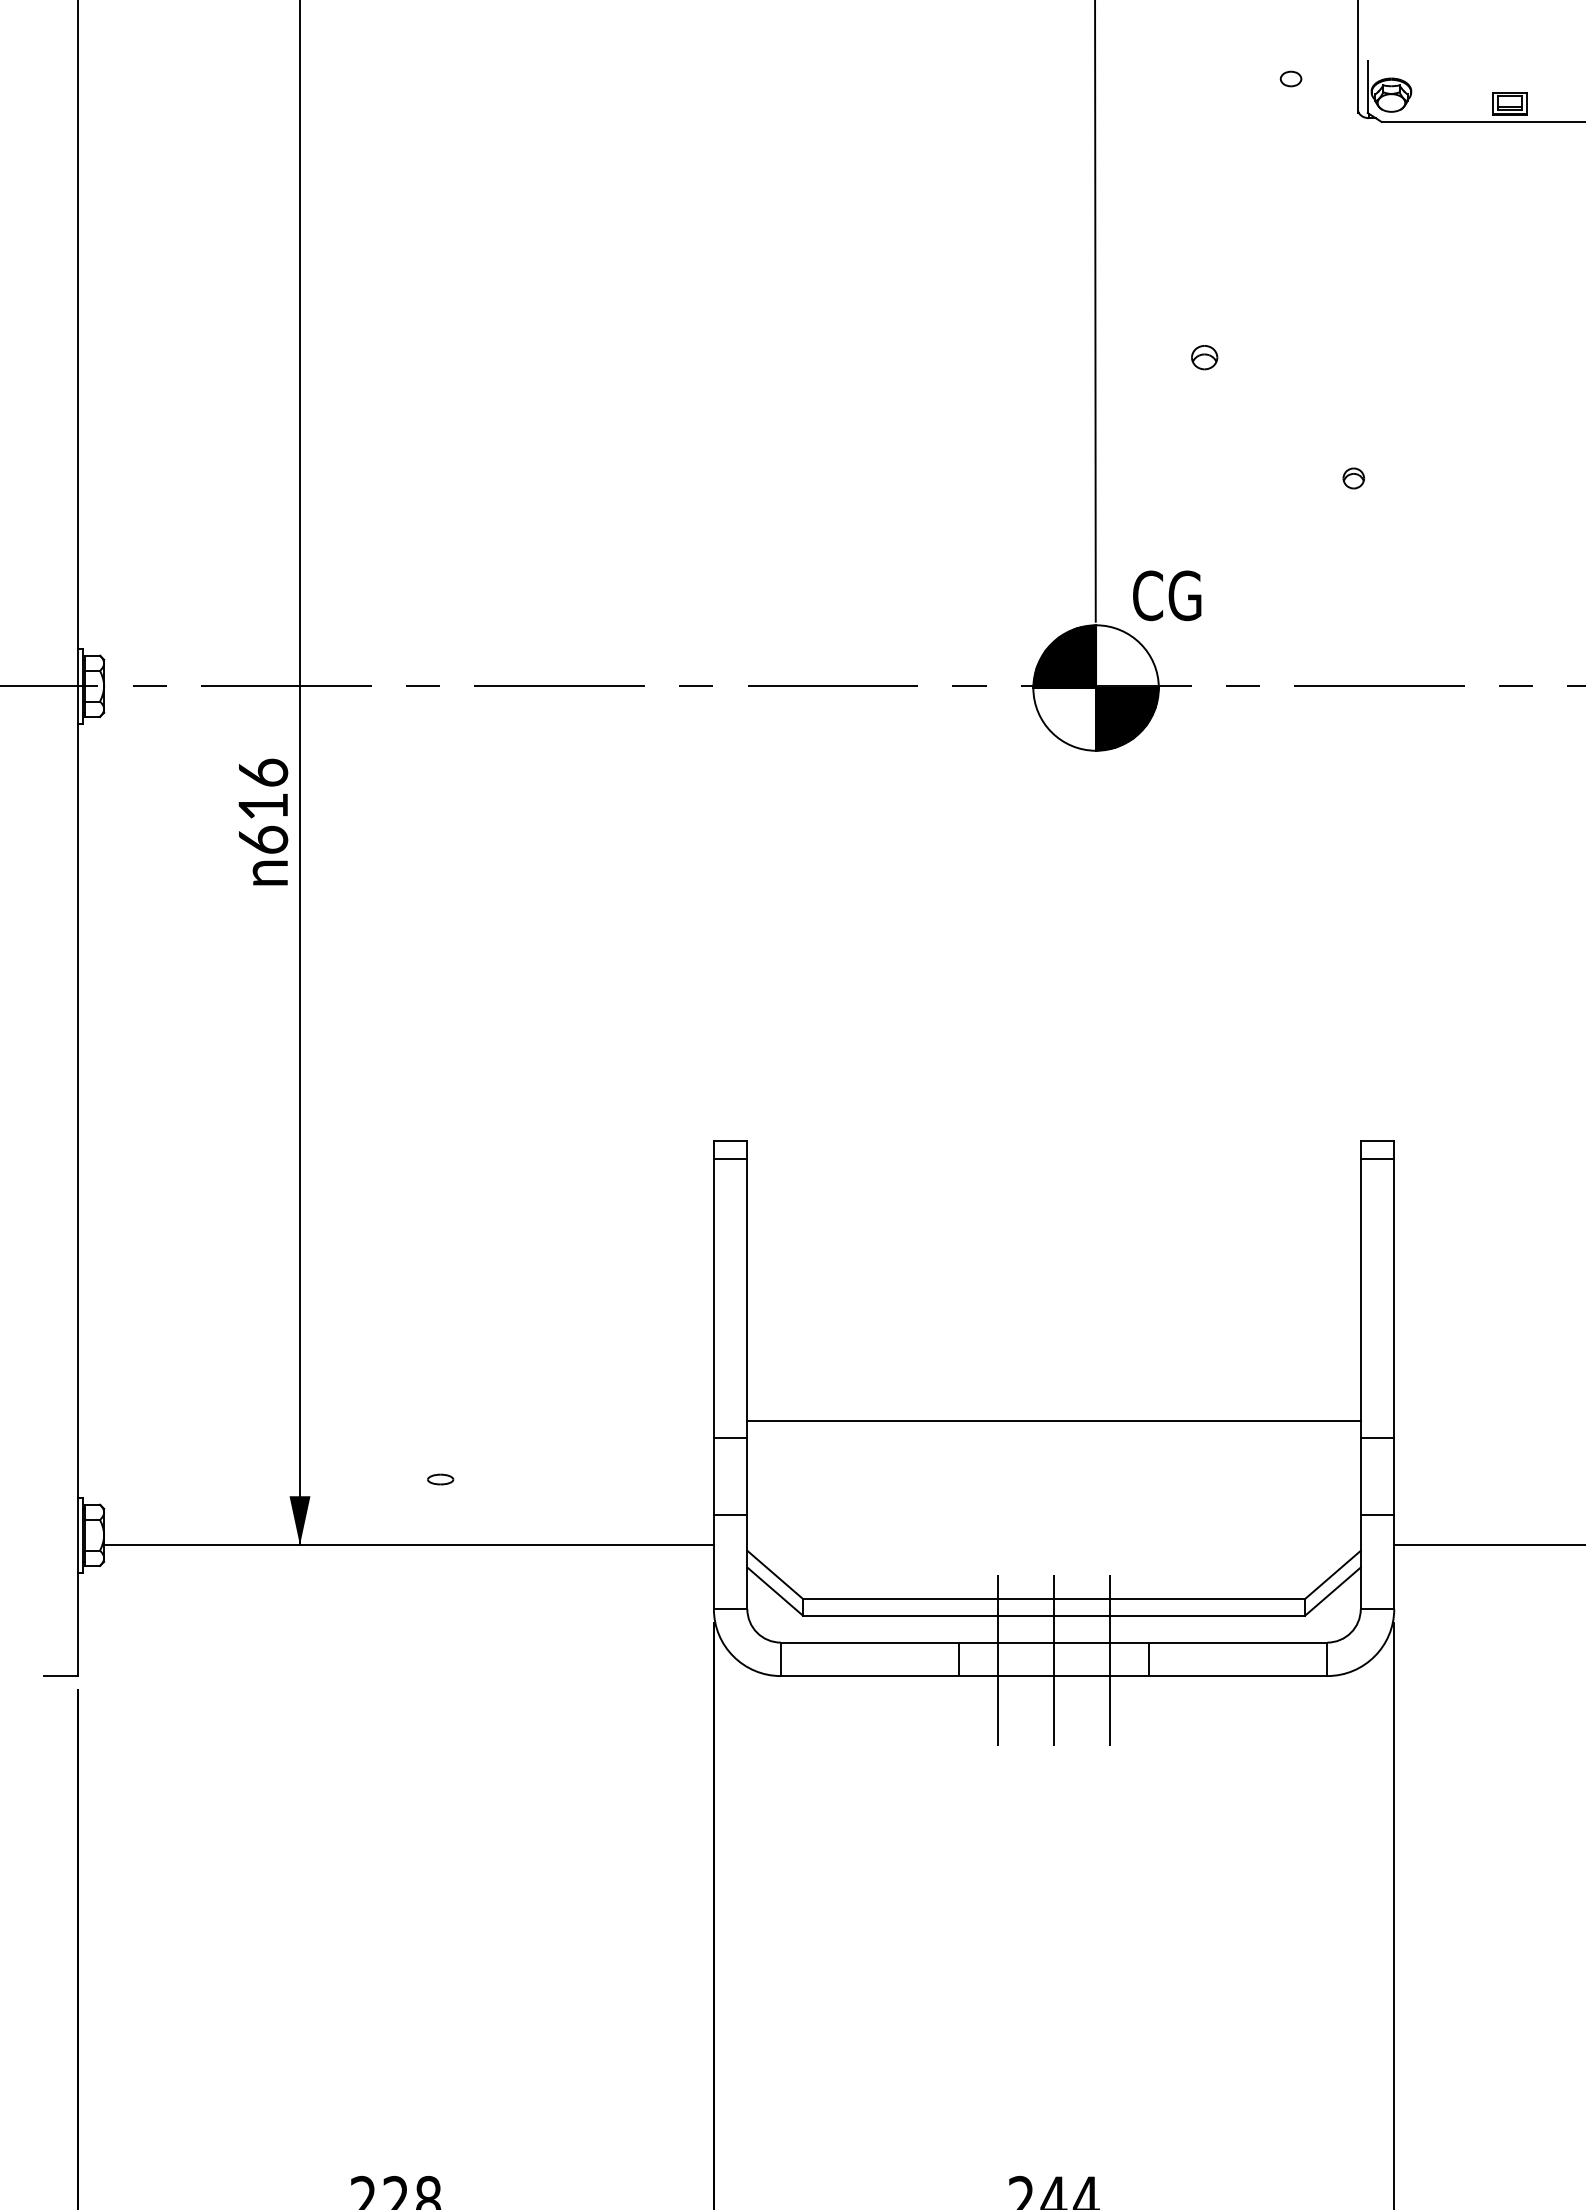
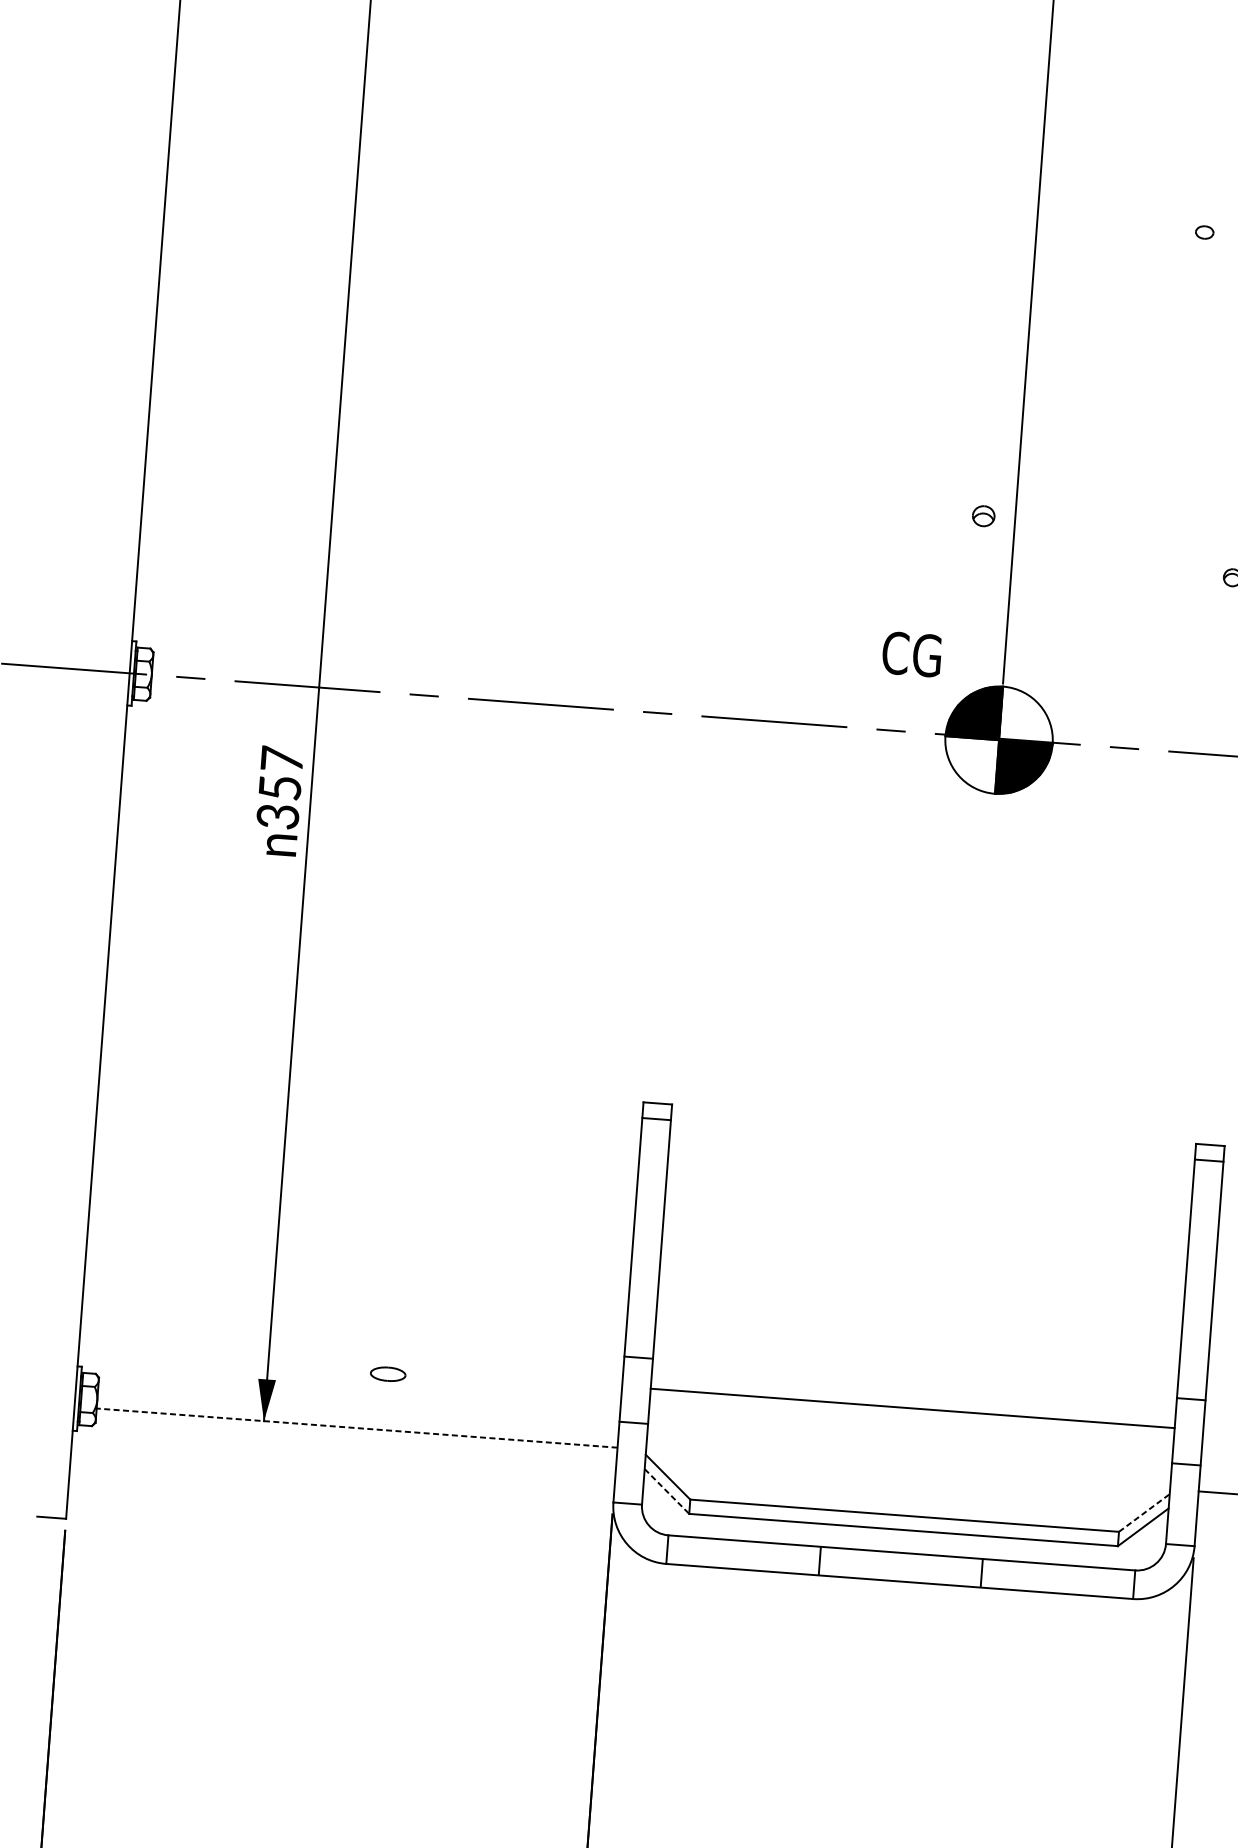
part: (1204, 357) -> (983, 516), moved
text: (1167, 595) -> (912, 654), moved
text: (263, 806) -> (280, 787), 616 -> 357
line: (1053, 1421) -> (912, 1408), moved
part: (440, 1479) -> (388, 1374), size x1.6
line: (409, 1545) -> (357, 1428), solid -> dashed
line: (1332, 1574) -> (1144, 1512), solid -> dashed
line: (775, 1591) -> (667, 1491), solid -> dashed
line: (998, 1658) -> (853, 1562), removed
line: (1054, 1658) -> (901, 1566), removed
line: (1109, 1658) -> (948, 1570), removed

